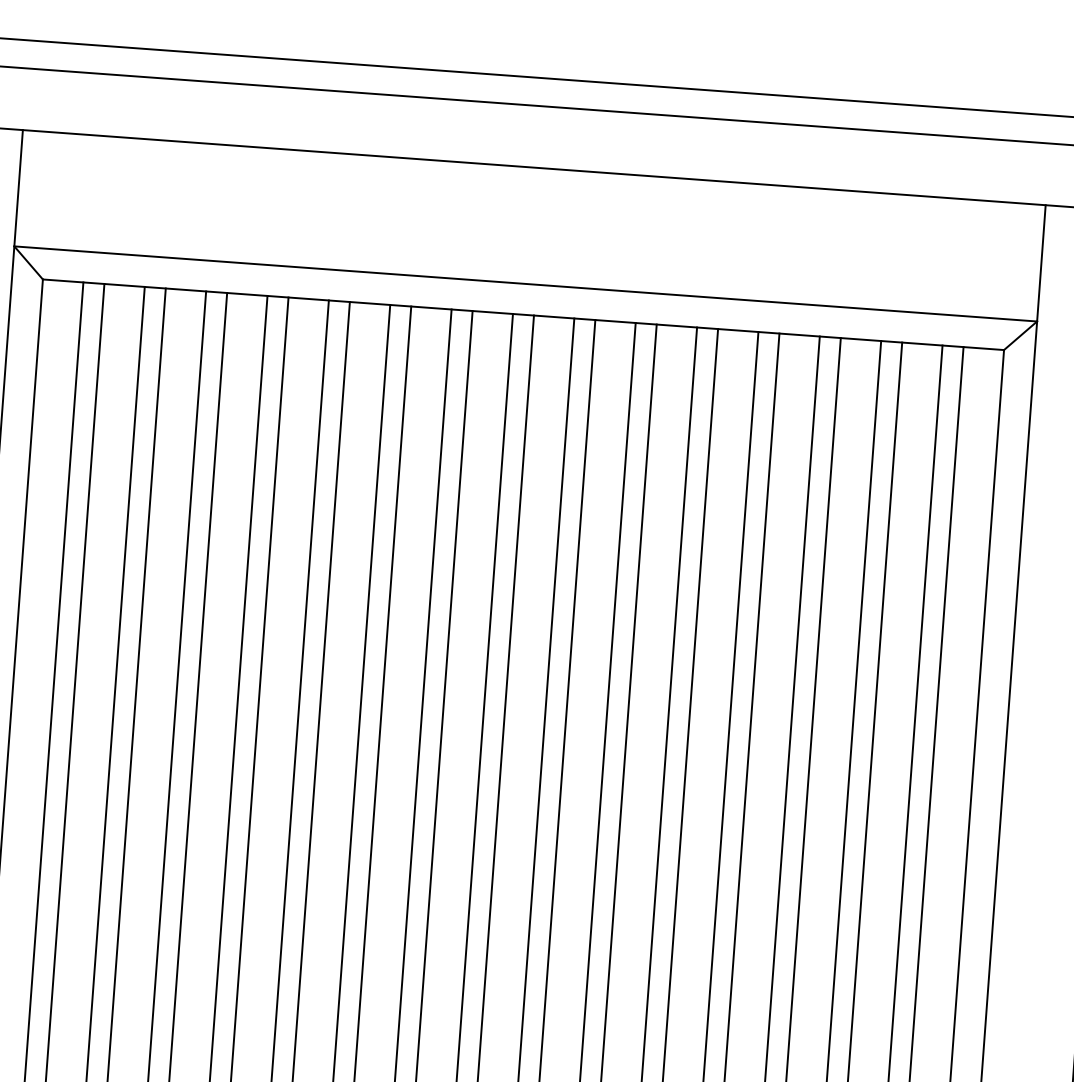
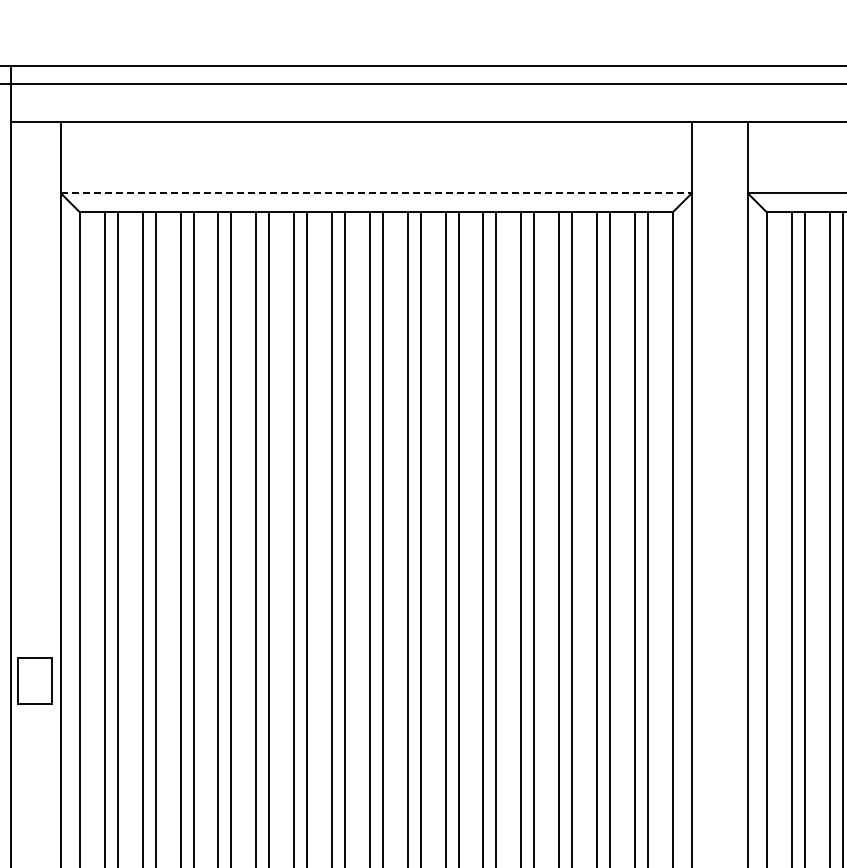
line: (525, 284) -> (376, 193), solid -> dashed

